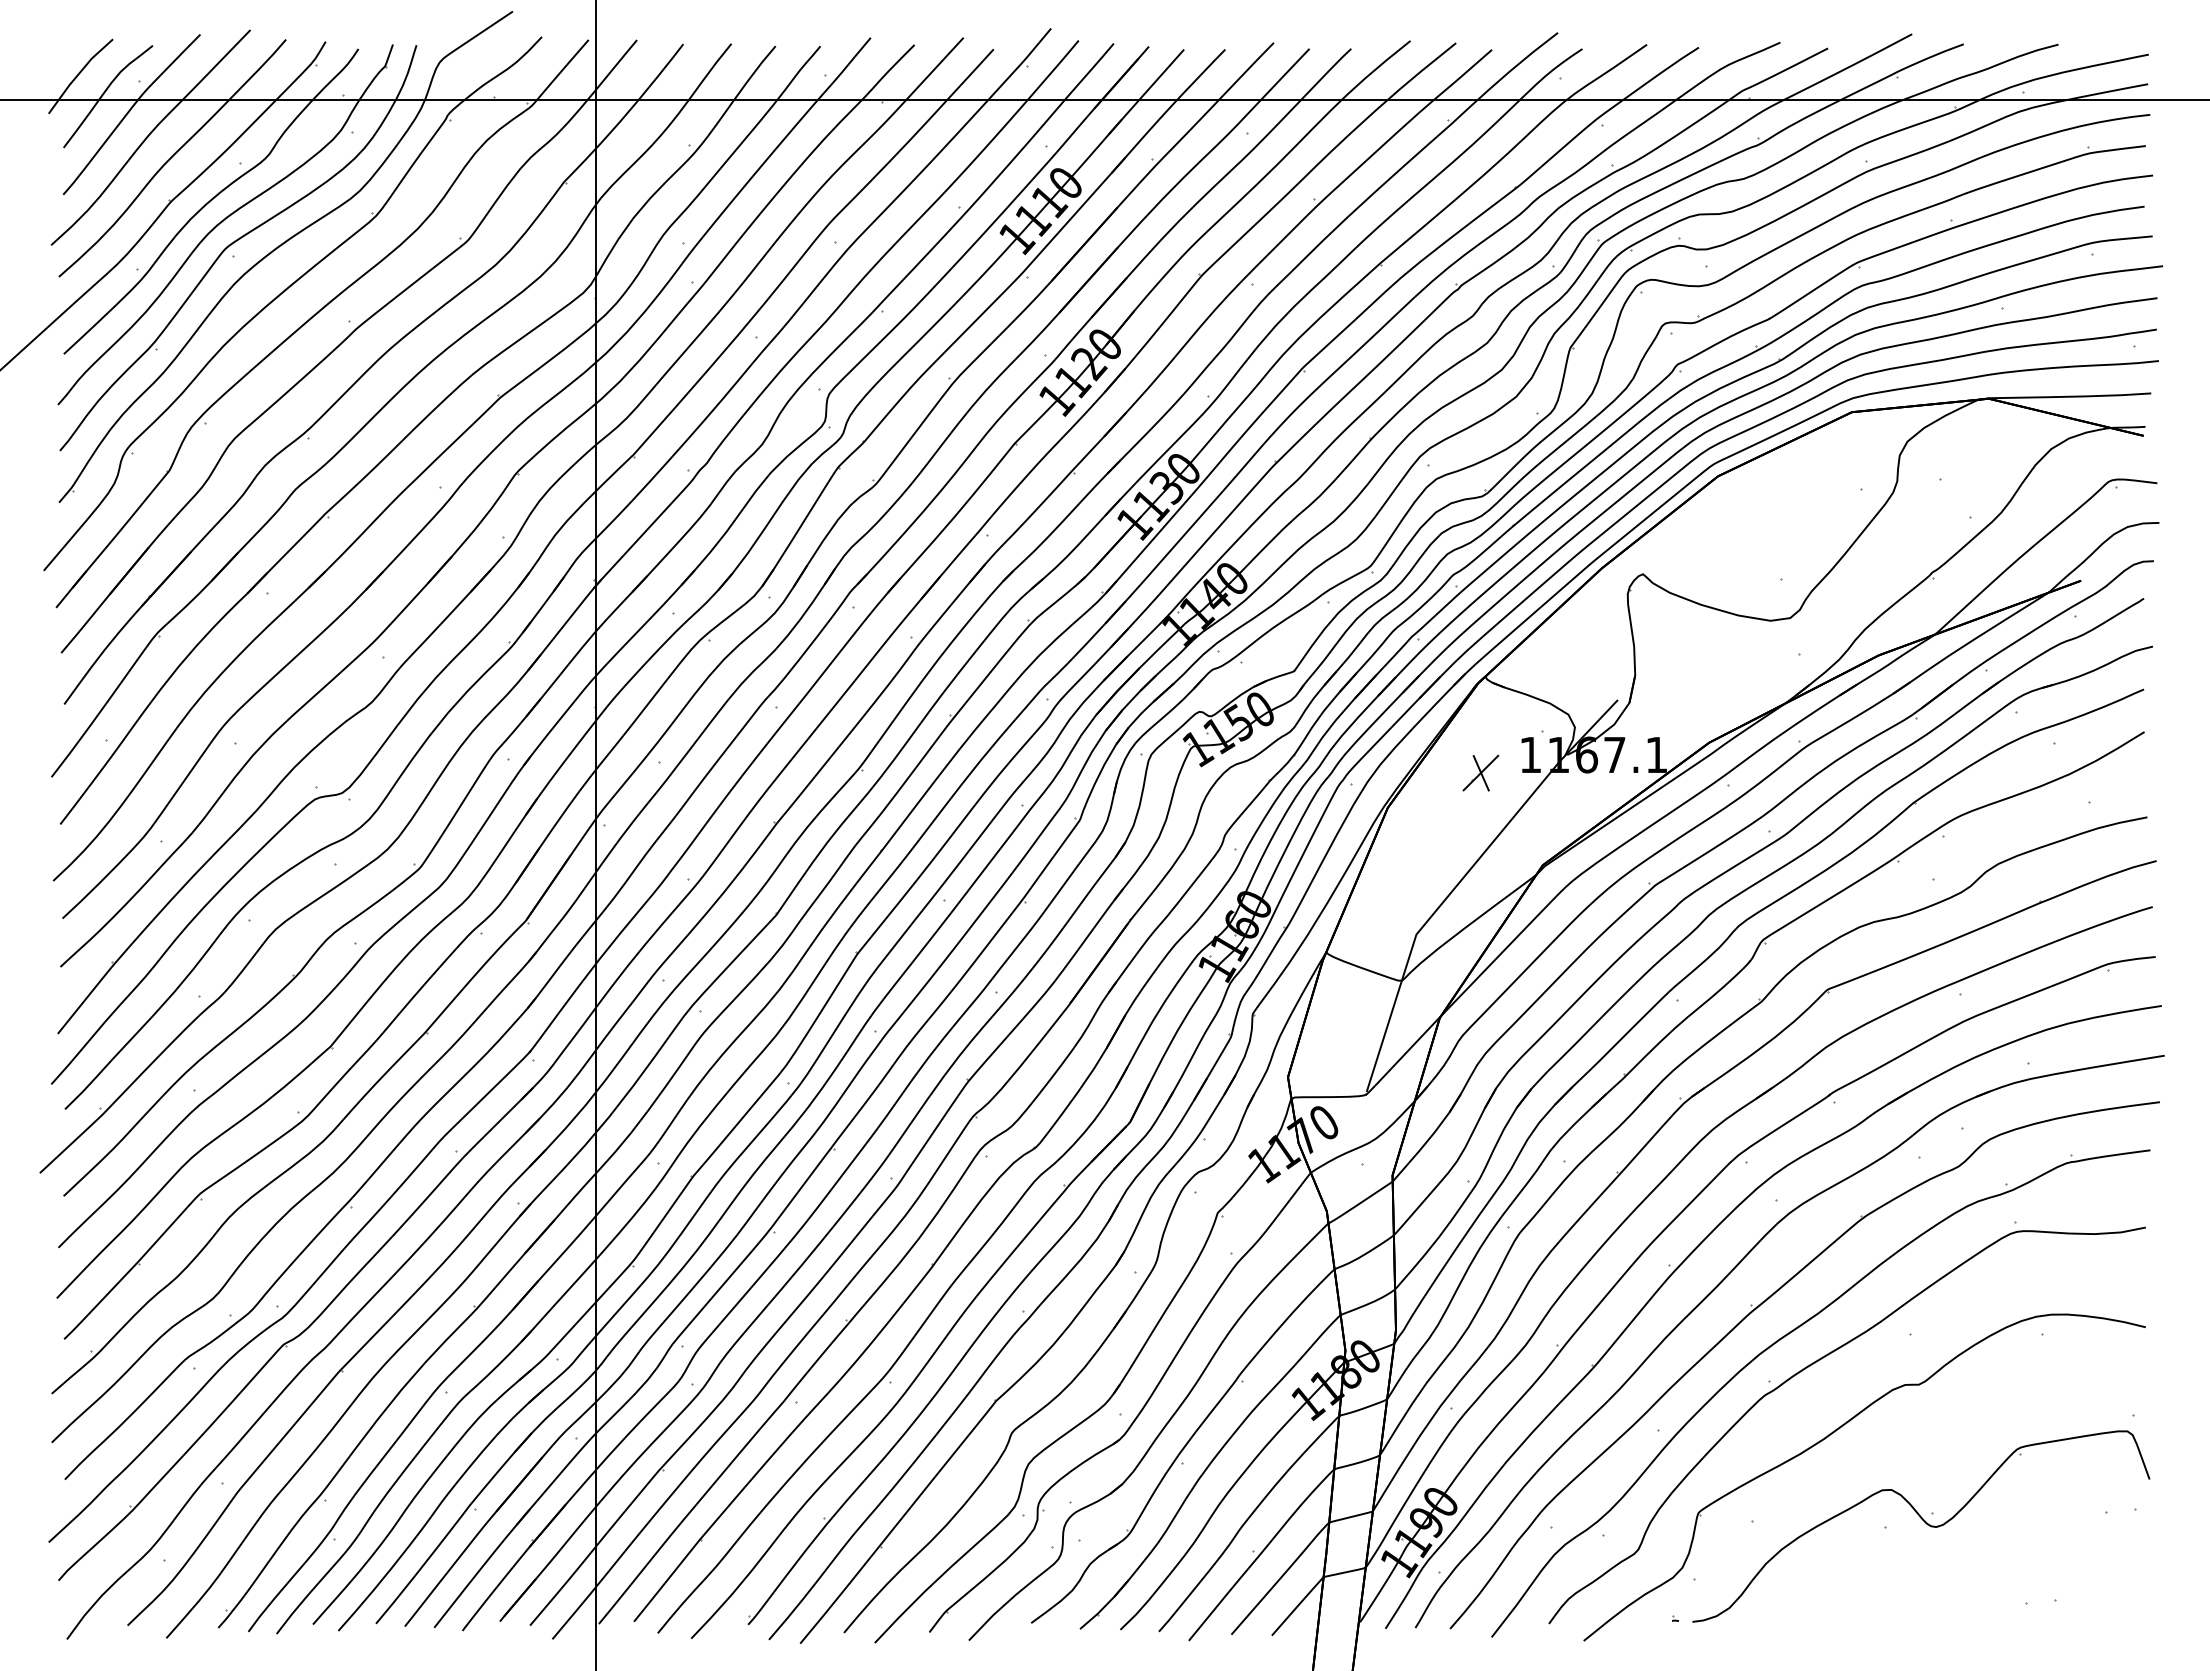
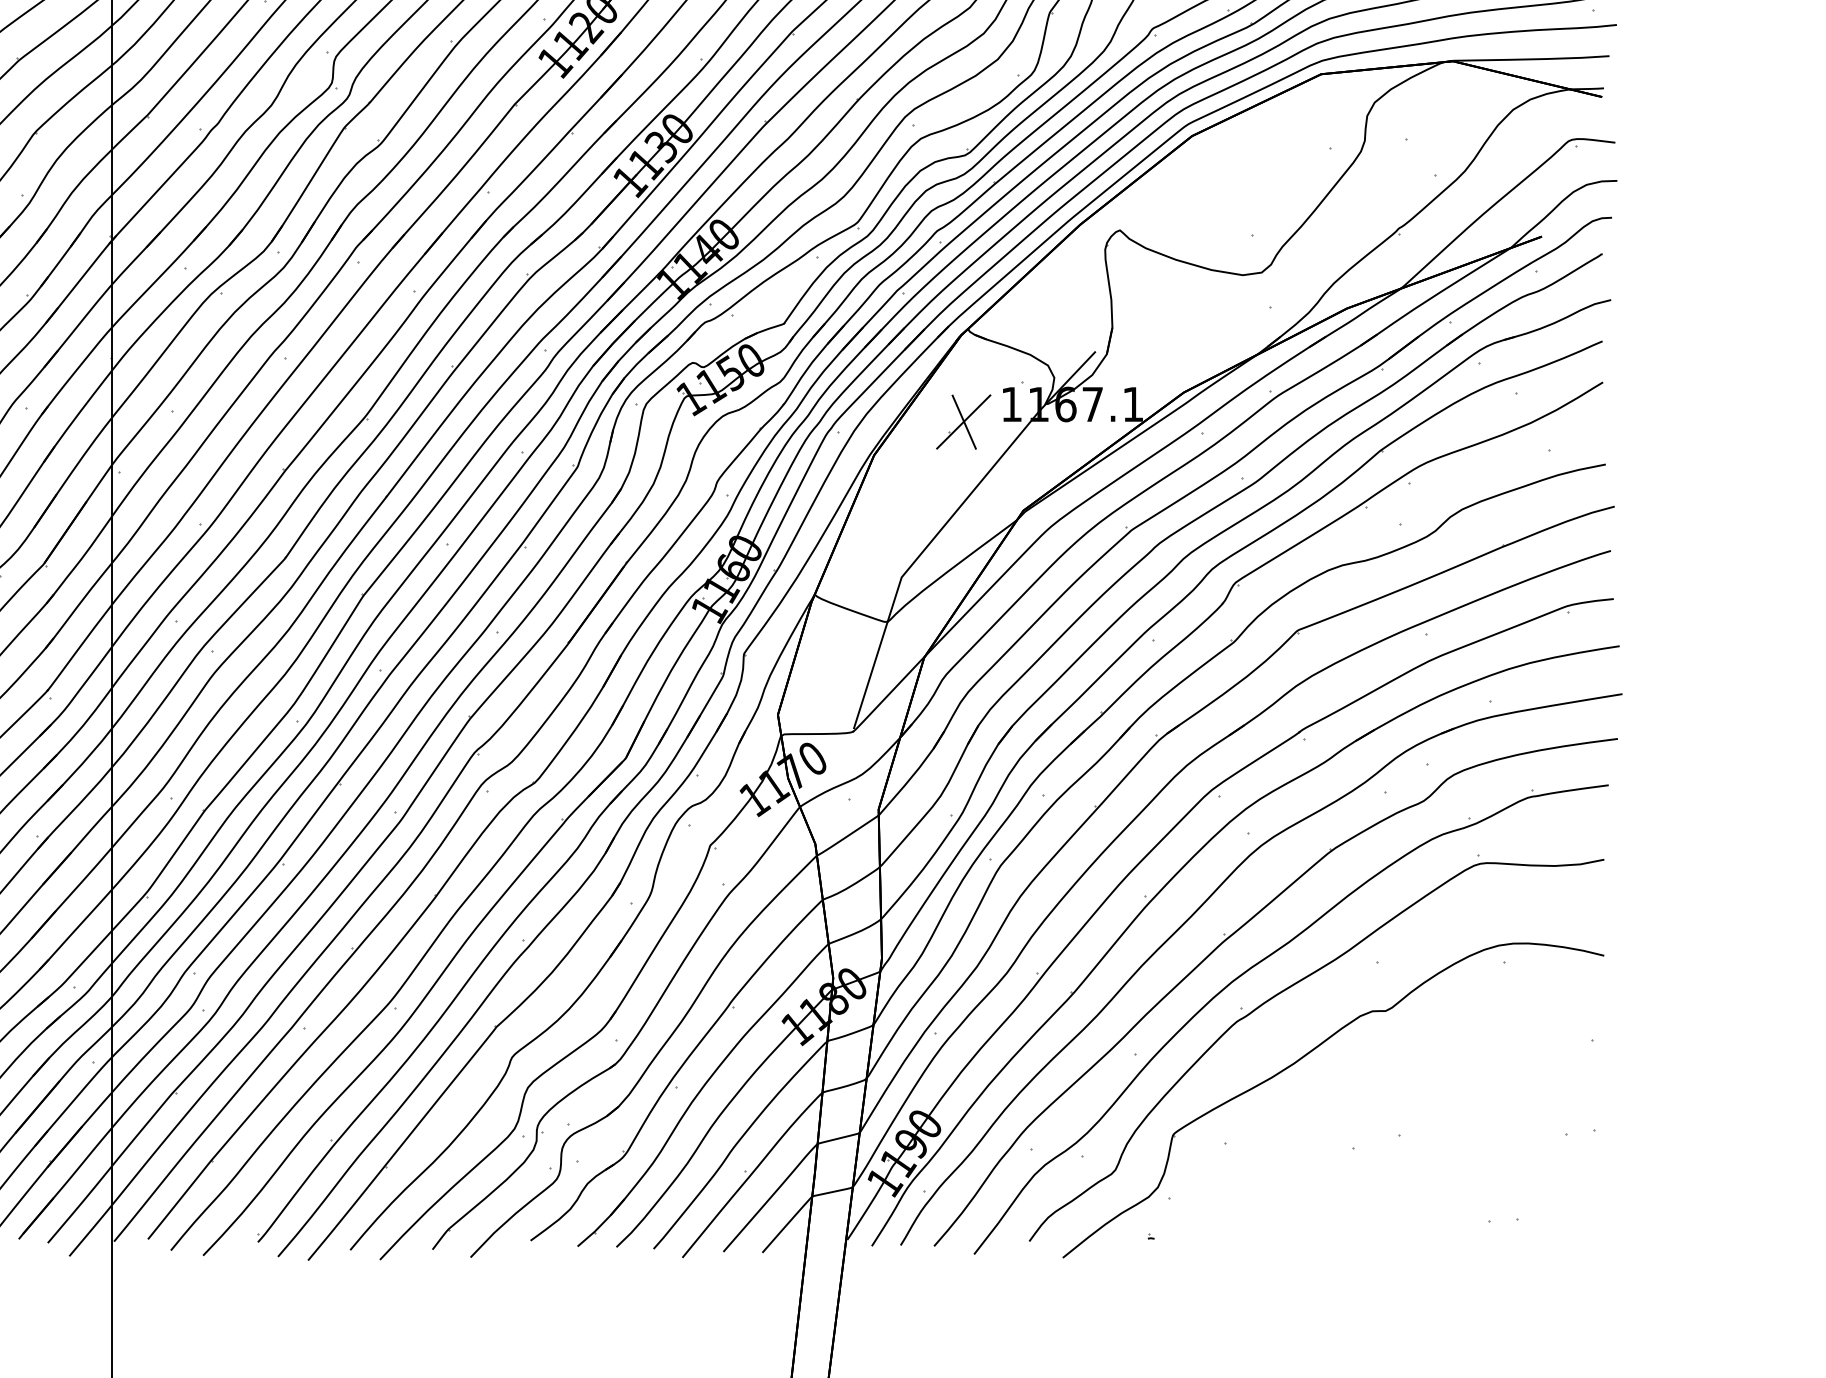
part: (1480, 772) -> (963, 421), size x1.6
part: (1921, 1526) -> (1388, 1147), removed

